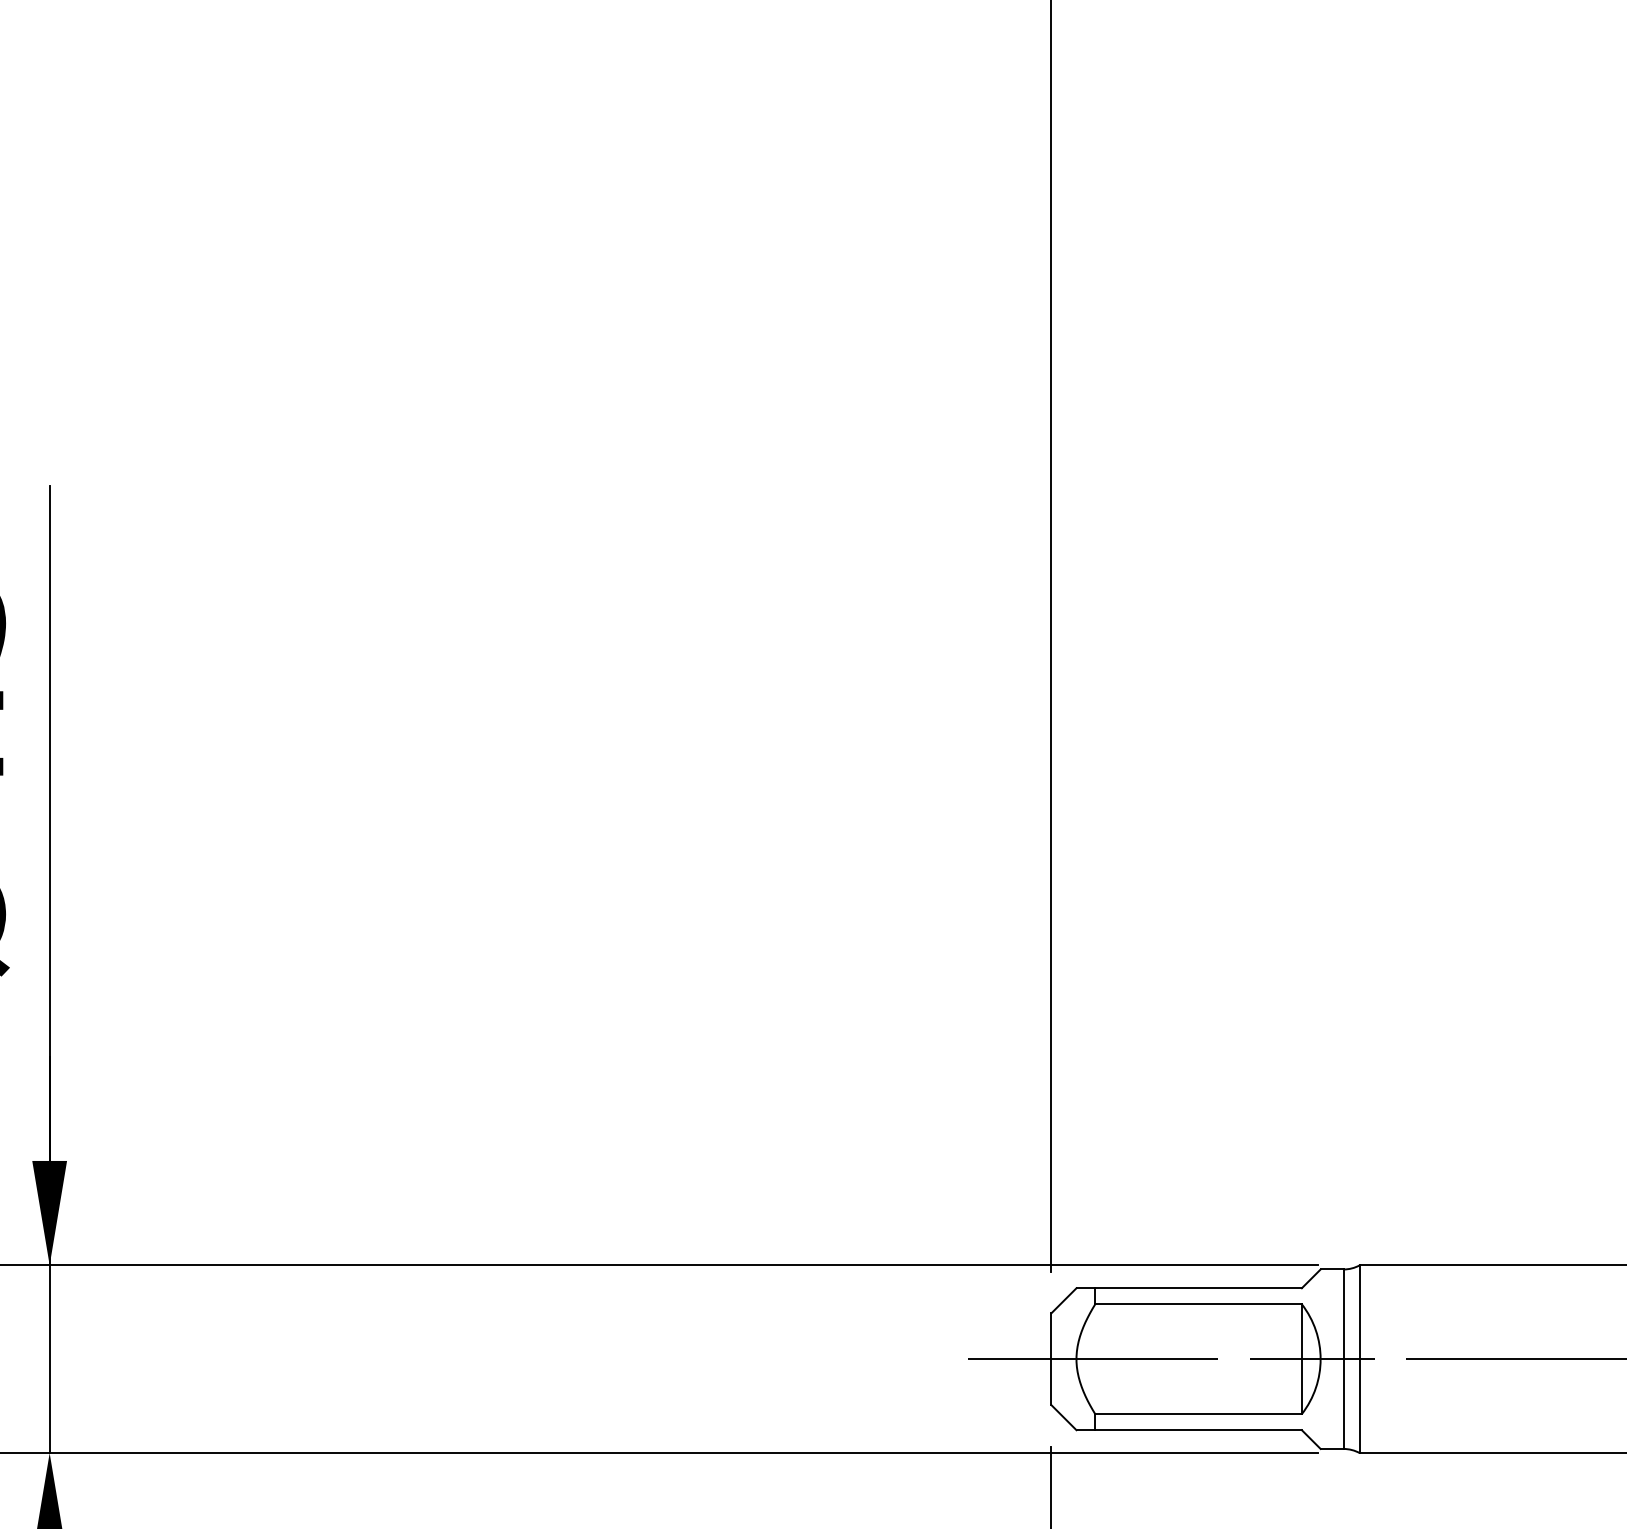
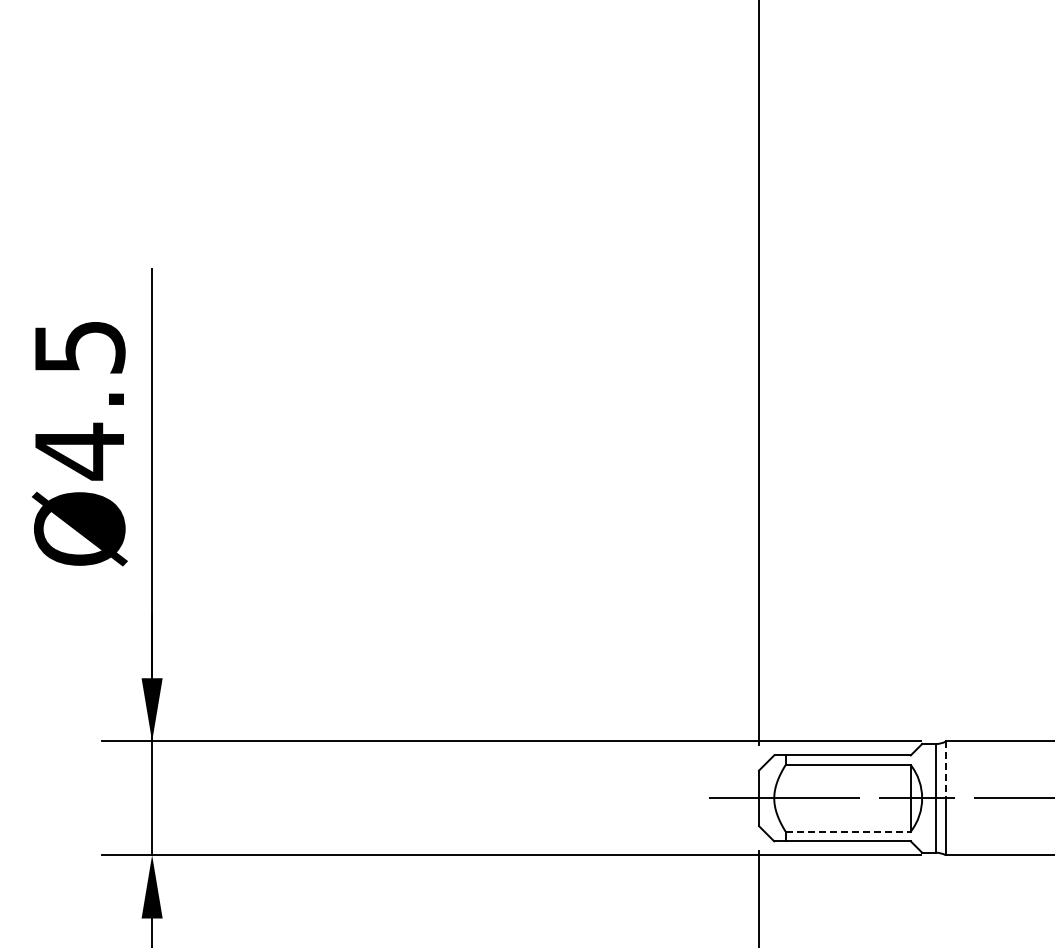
line: (1359, 1313) -> (945, 770), solid -> dashed
line: (1199, 1413) -> (848, 831), solid -> dashed

